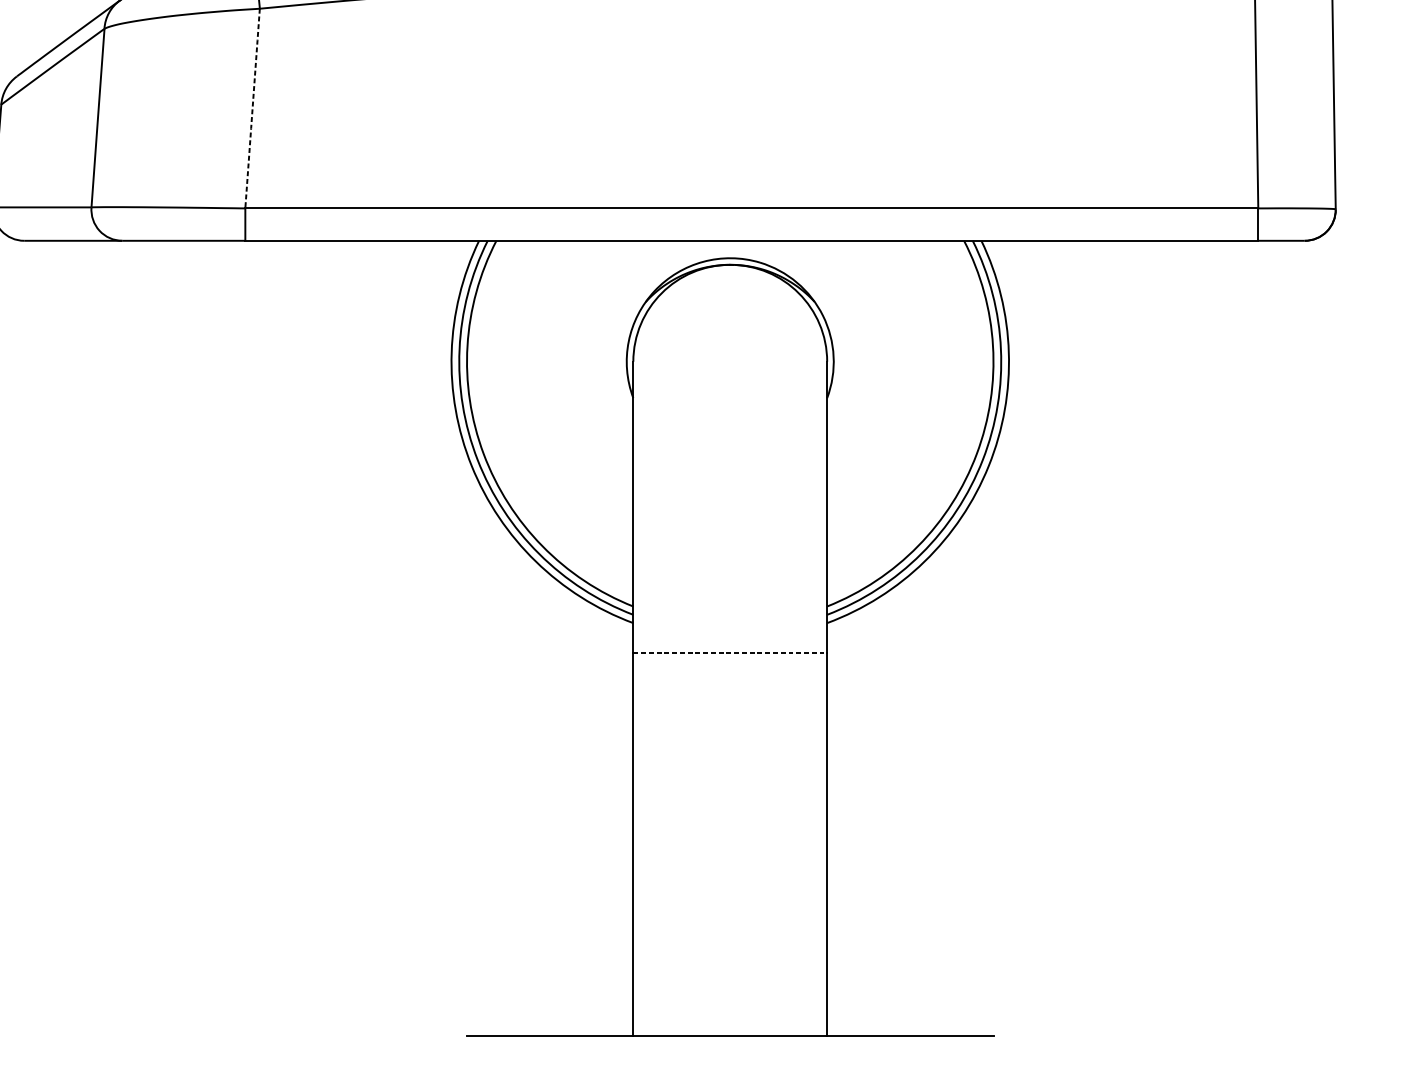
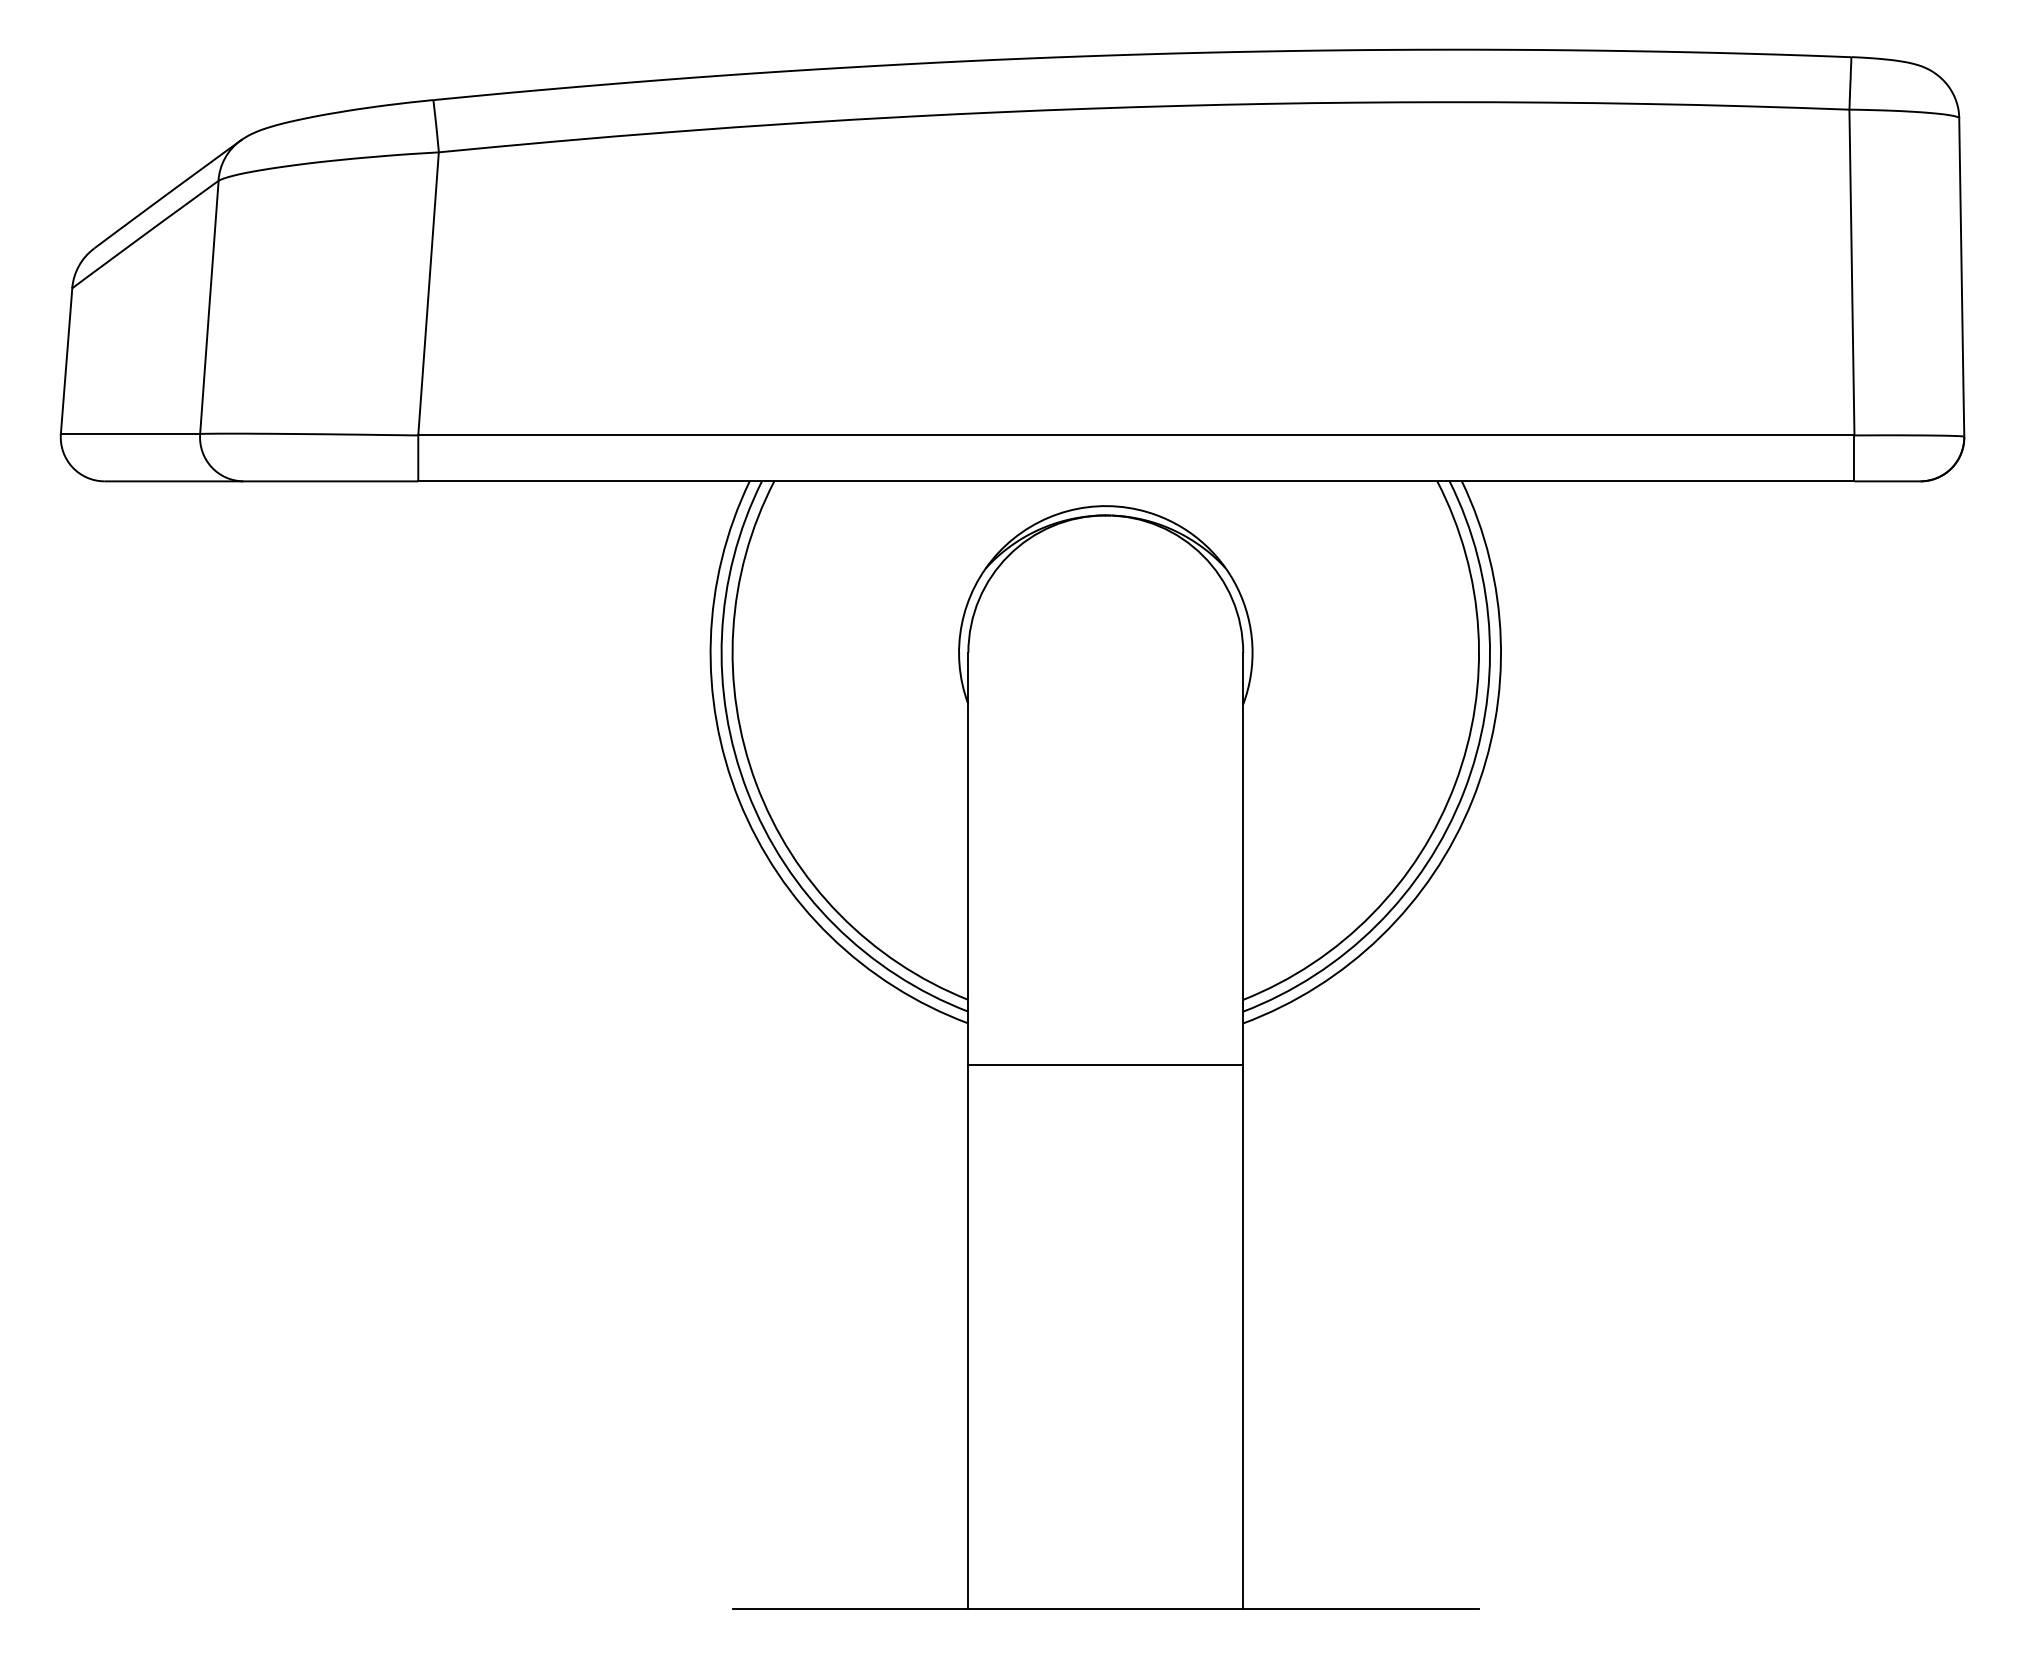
line: (252, 109) -> (428, 294), dashed -> solid
line: (730, 652) -> (1106, 1065), dashed -> solid

